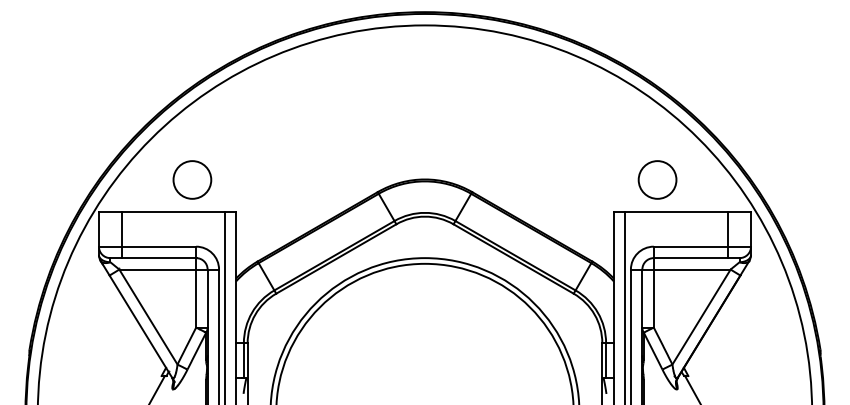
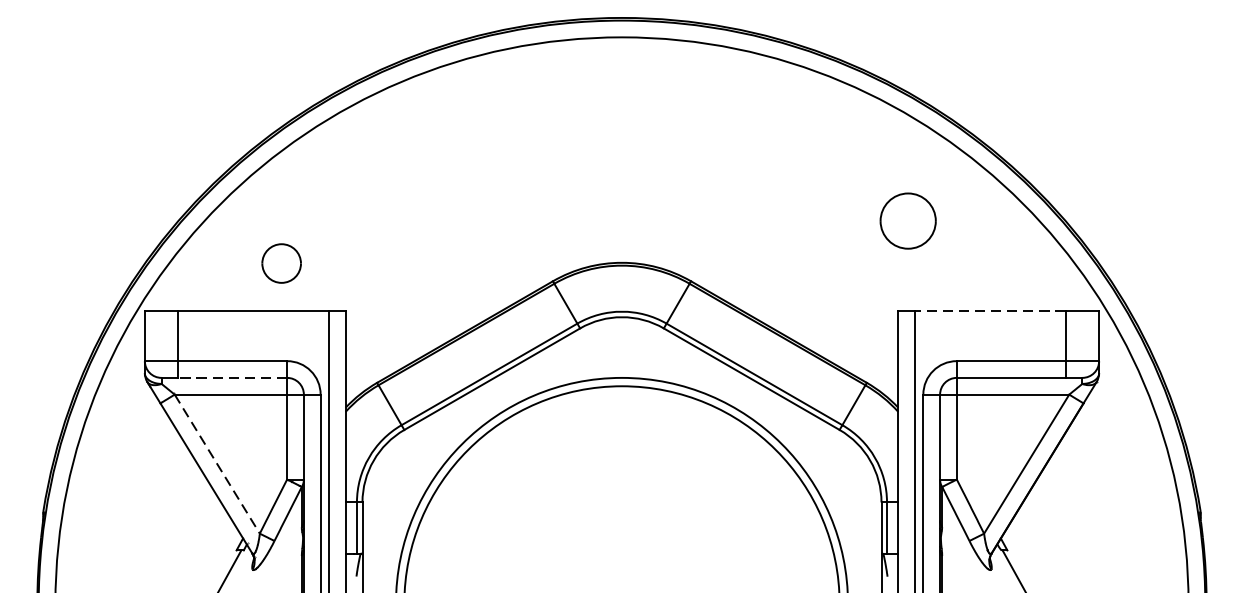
part: (192, 179) -> (281, 262), size x0.7
part: (657, 179) -> (908, 220), moved
line: (676, 212) -> (990, 311), solid -> dashed
line: (158, 258) -> (232, 378), solid -> dashed
line: (148, 317) -> (217, 464), solid -> dashed

